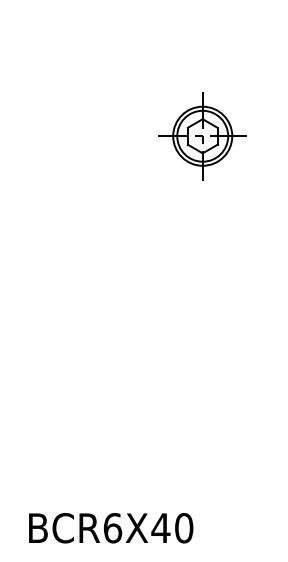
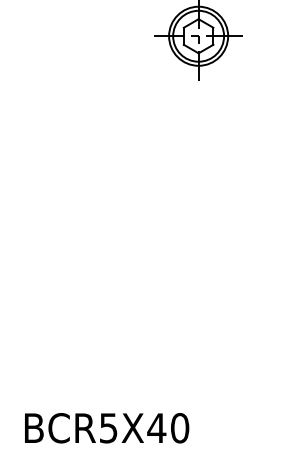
text: (112, 528) -> (108, 428), BCR6X40 -> BCR5X40

